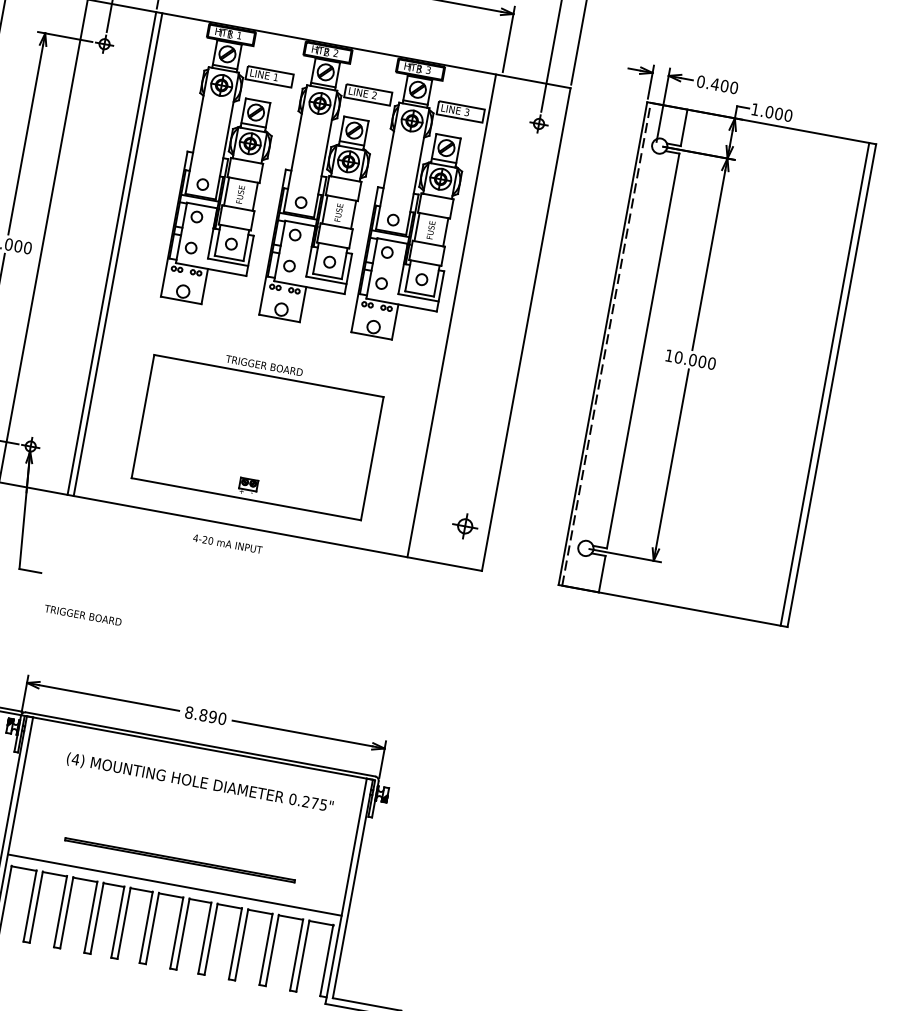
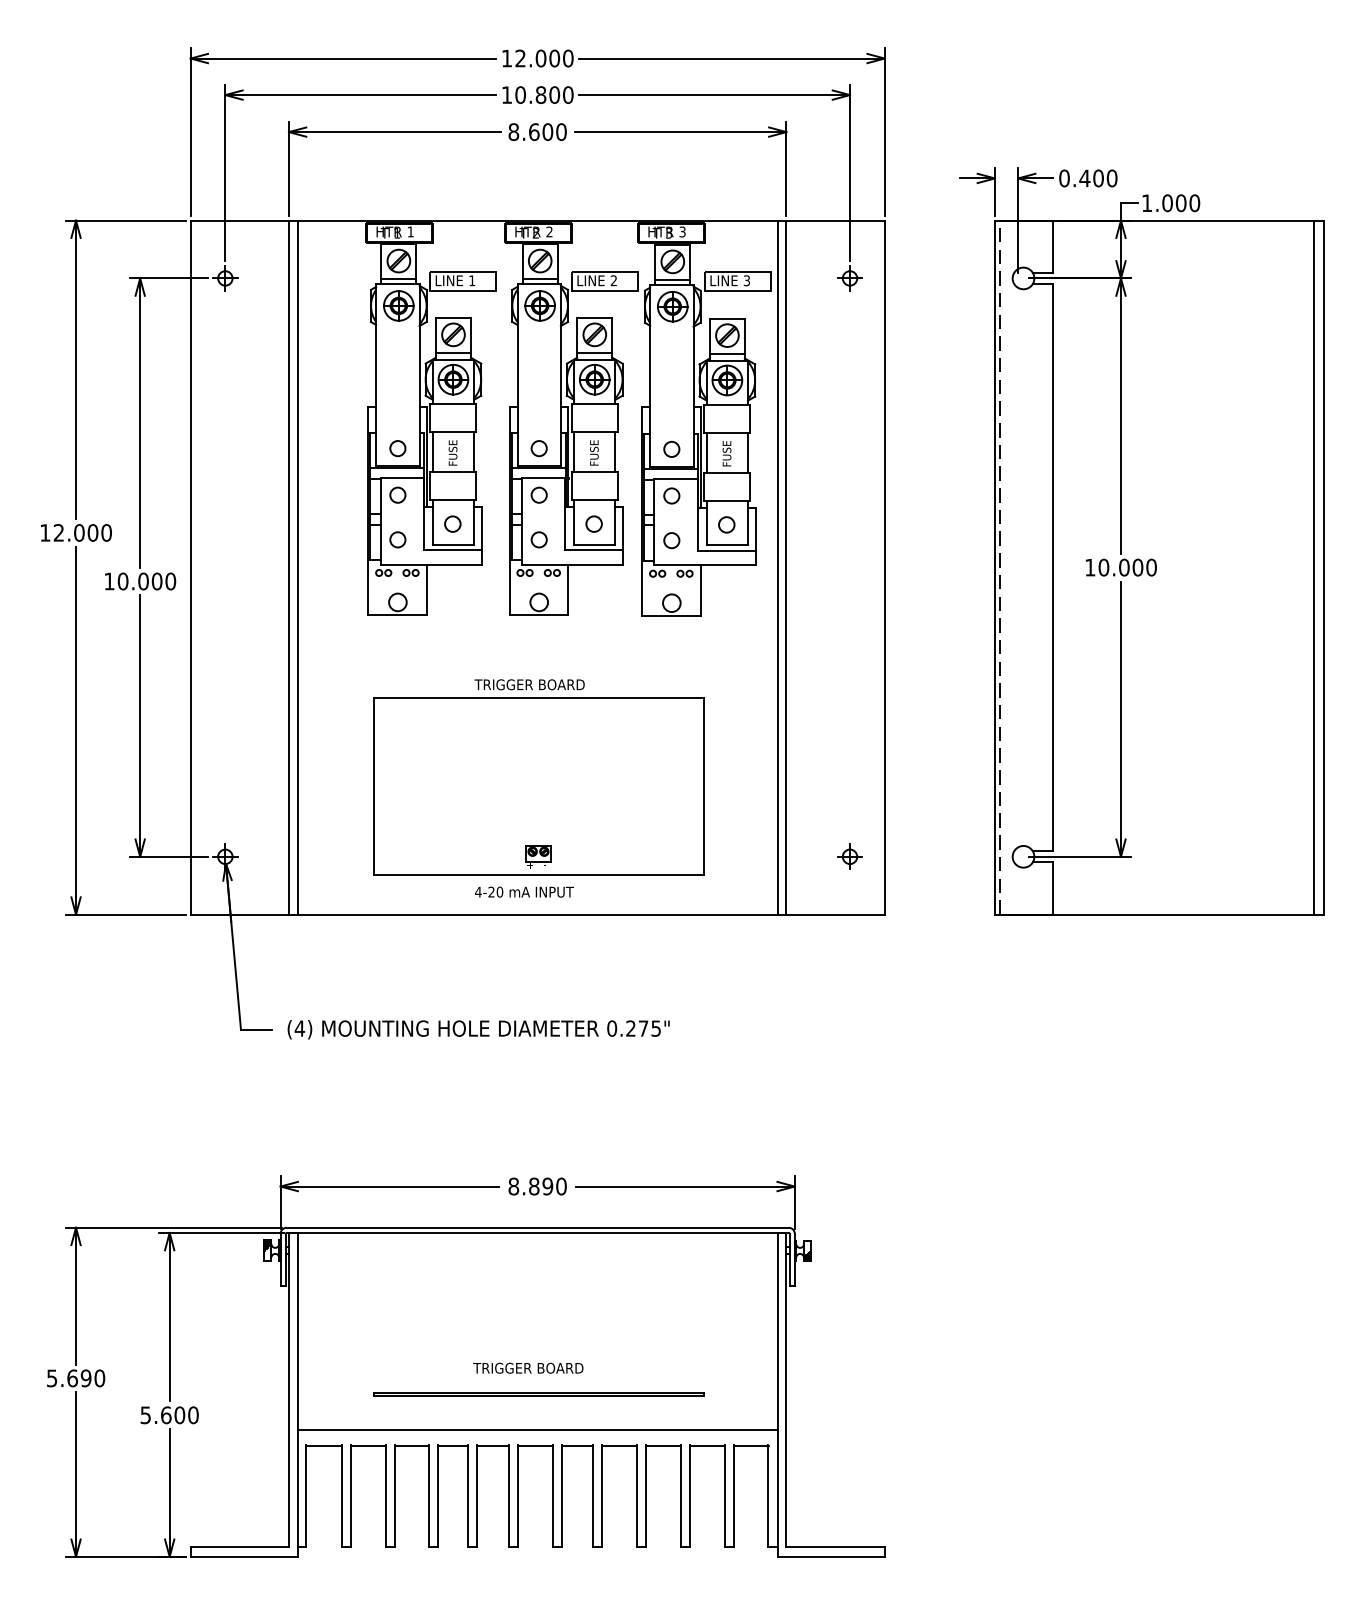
line: (457, 316) -> (786, 567), added
part: (464, 525) -> (849, 856), size x0.71
text: (227, 543) -> (524, 891), moved
text: (83, 614) -> (528, 1367), moved
text: (199, 782) -> (478, 1029), moved

